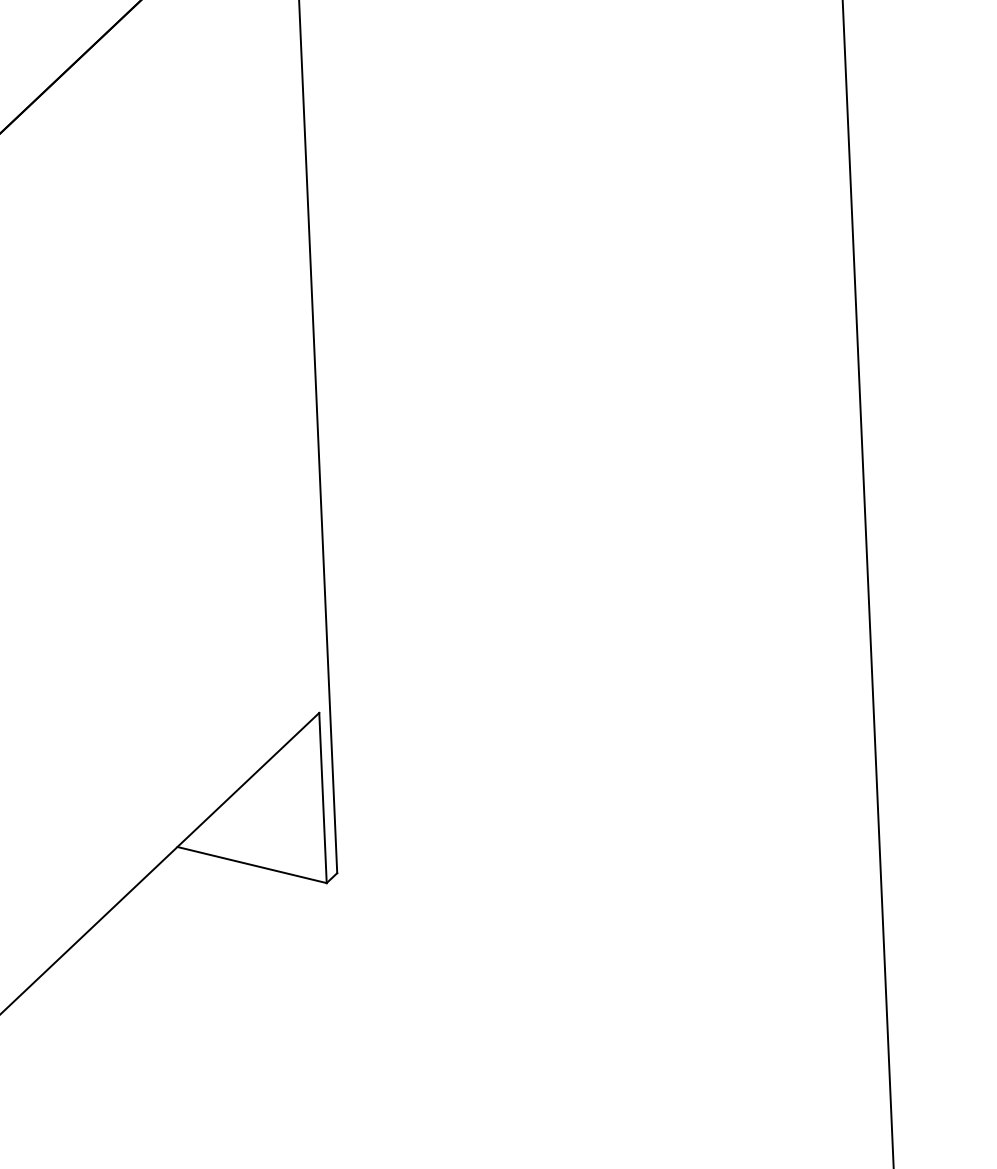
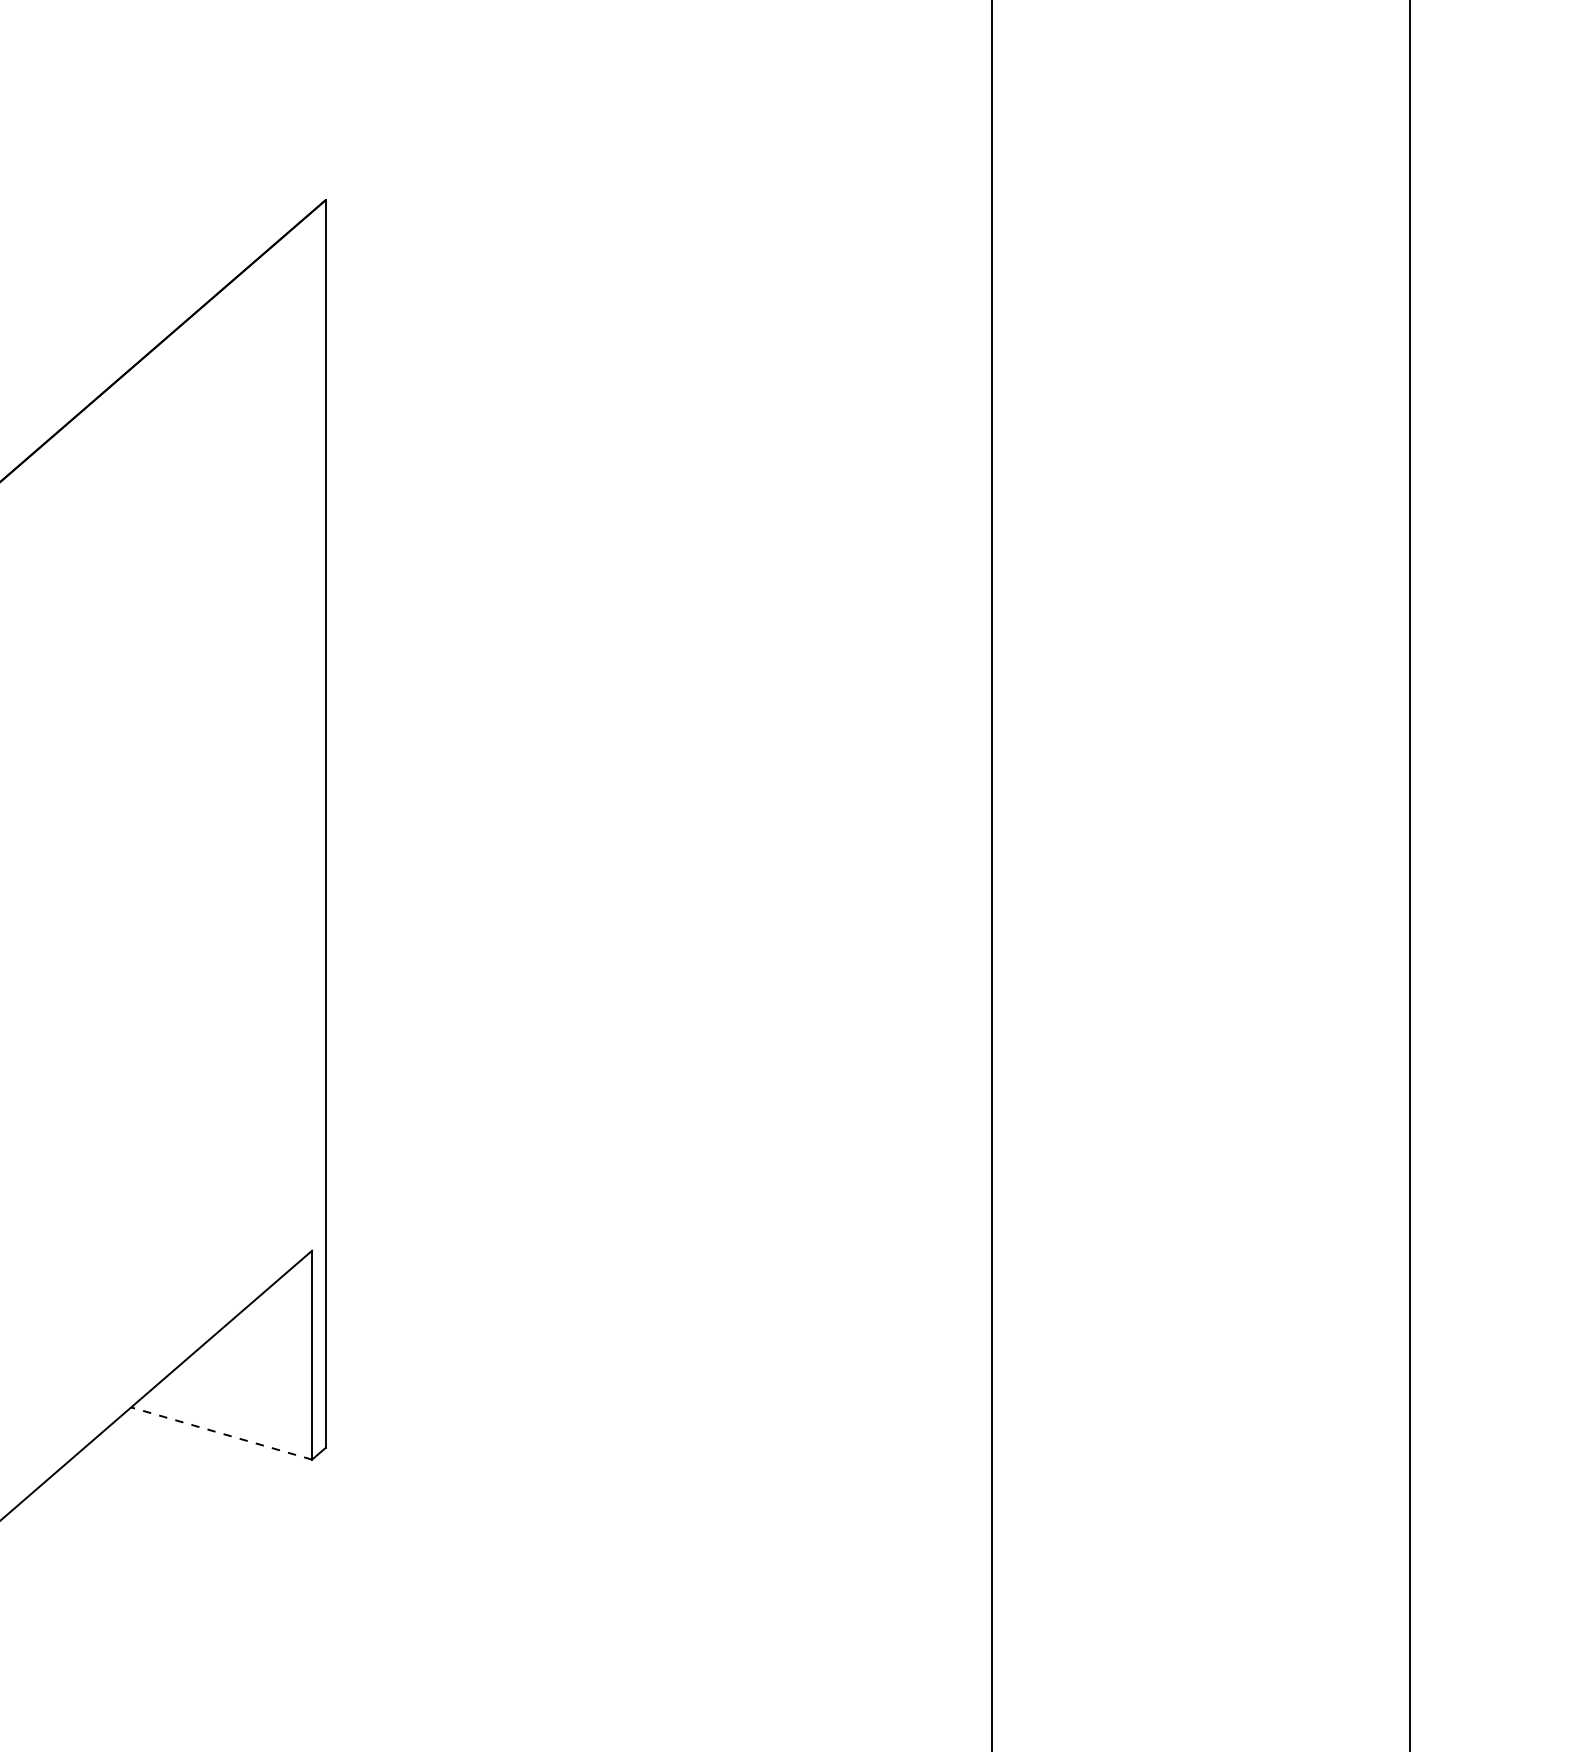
line: (251, 865) -> (221, 1433), solid -> dashed

